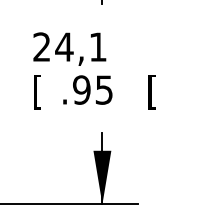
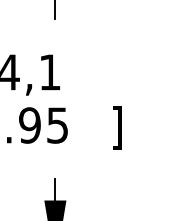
text: (151, 92) -> (116, 128), [ -> ]

